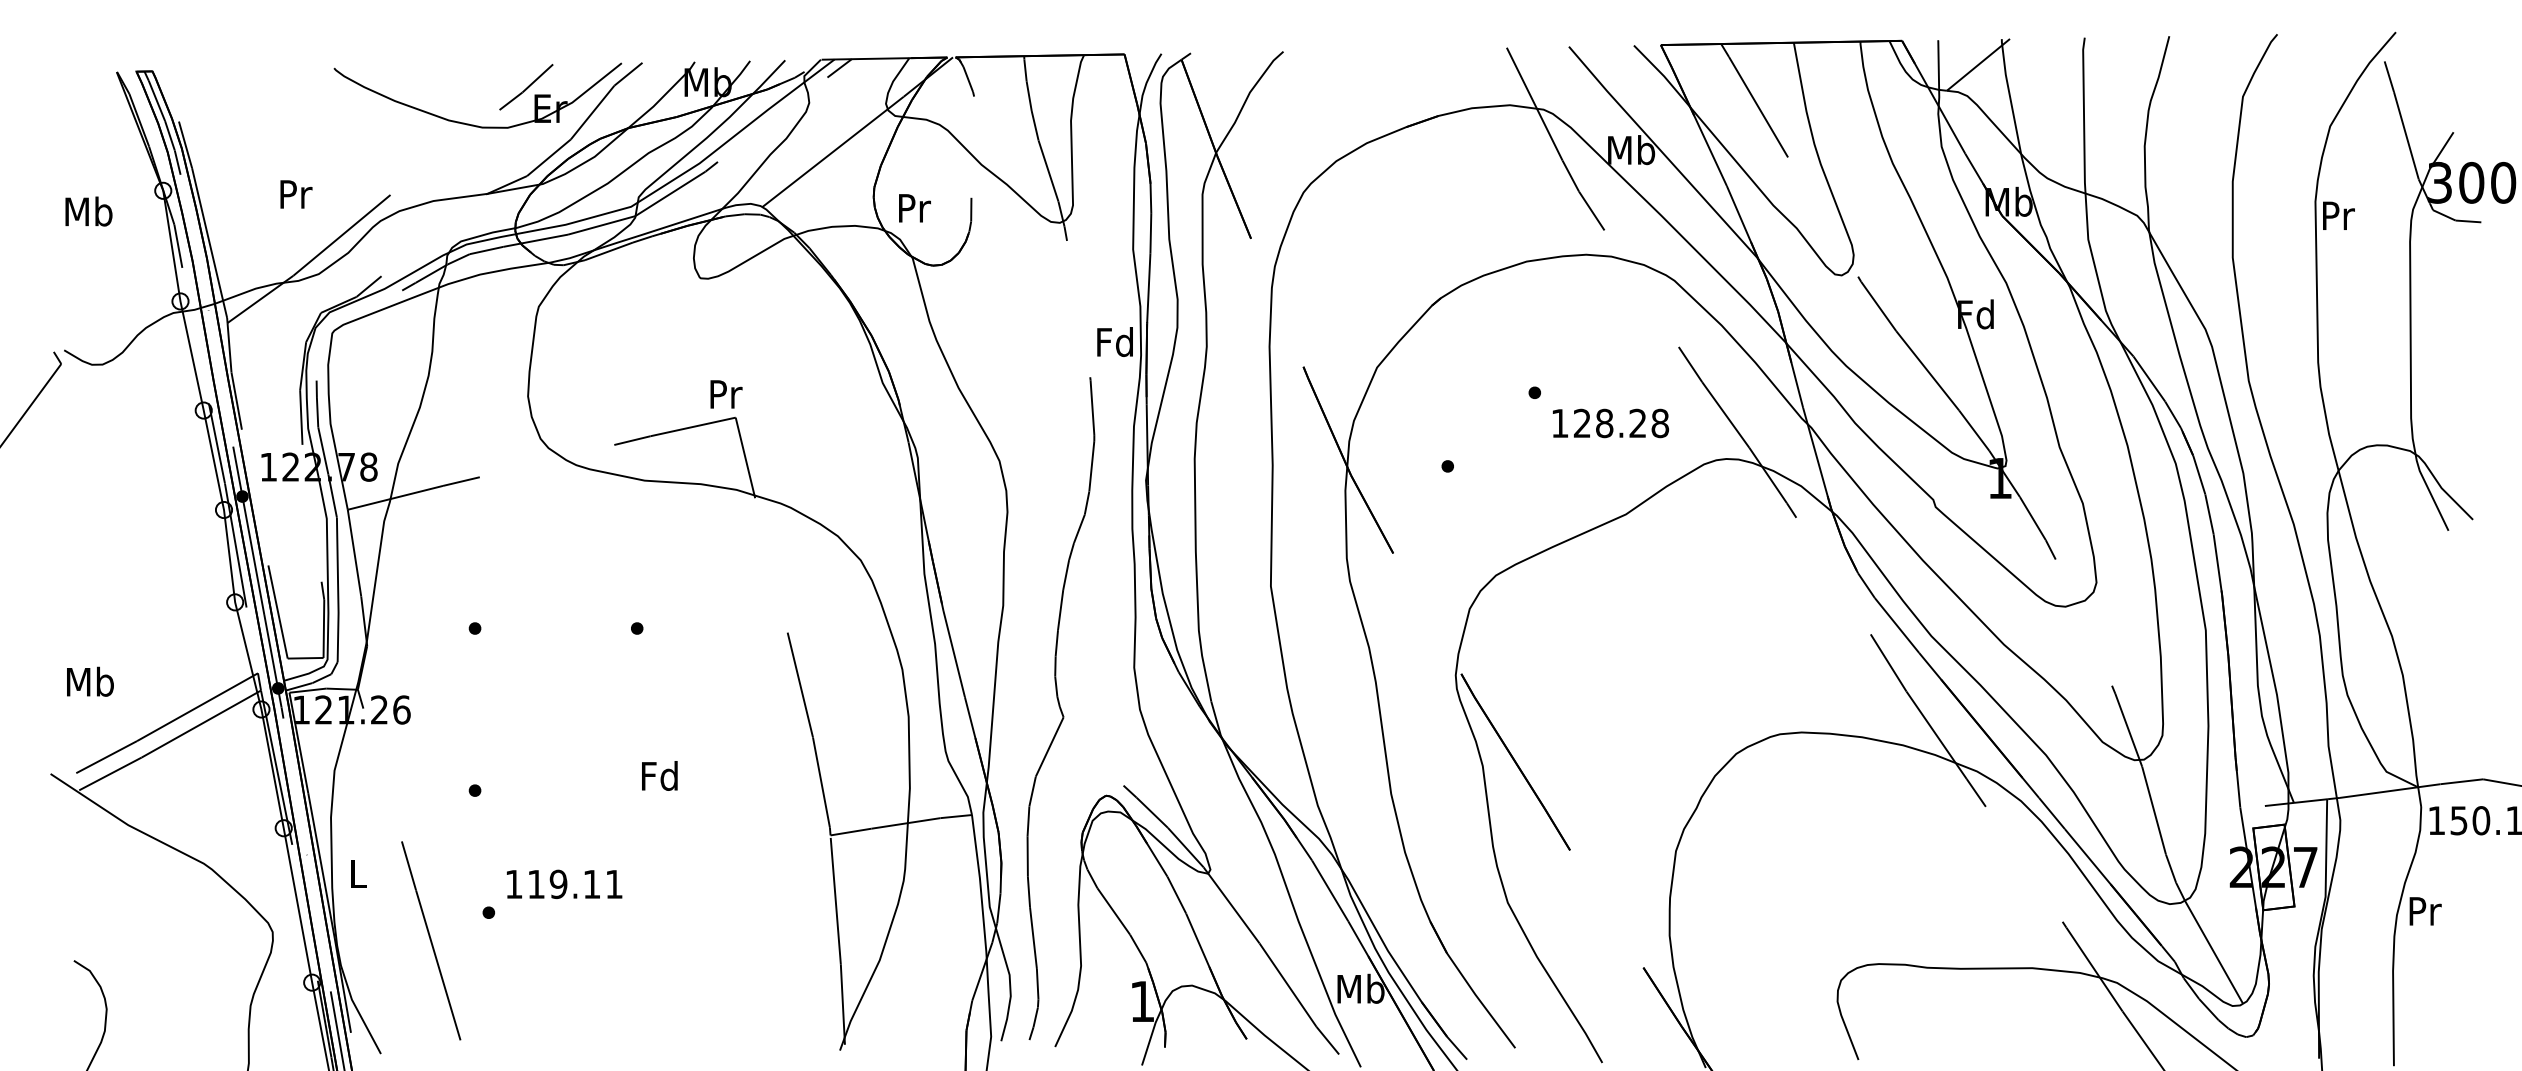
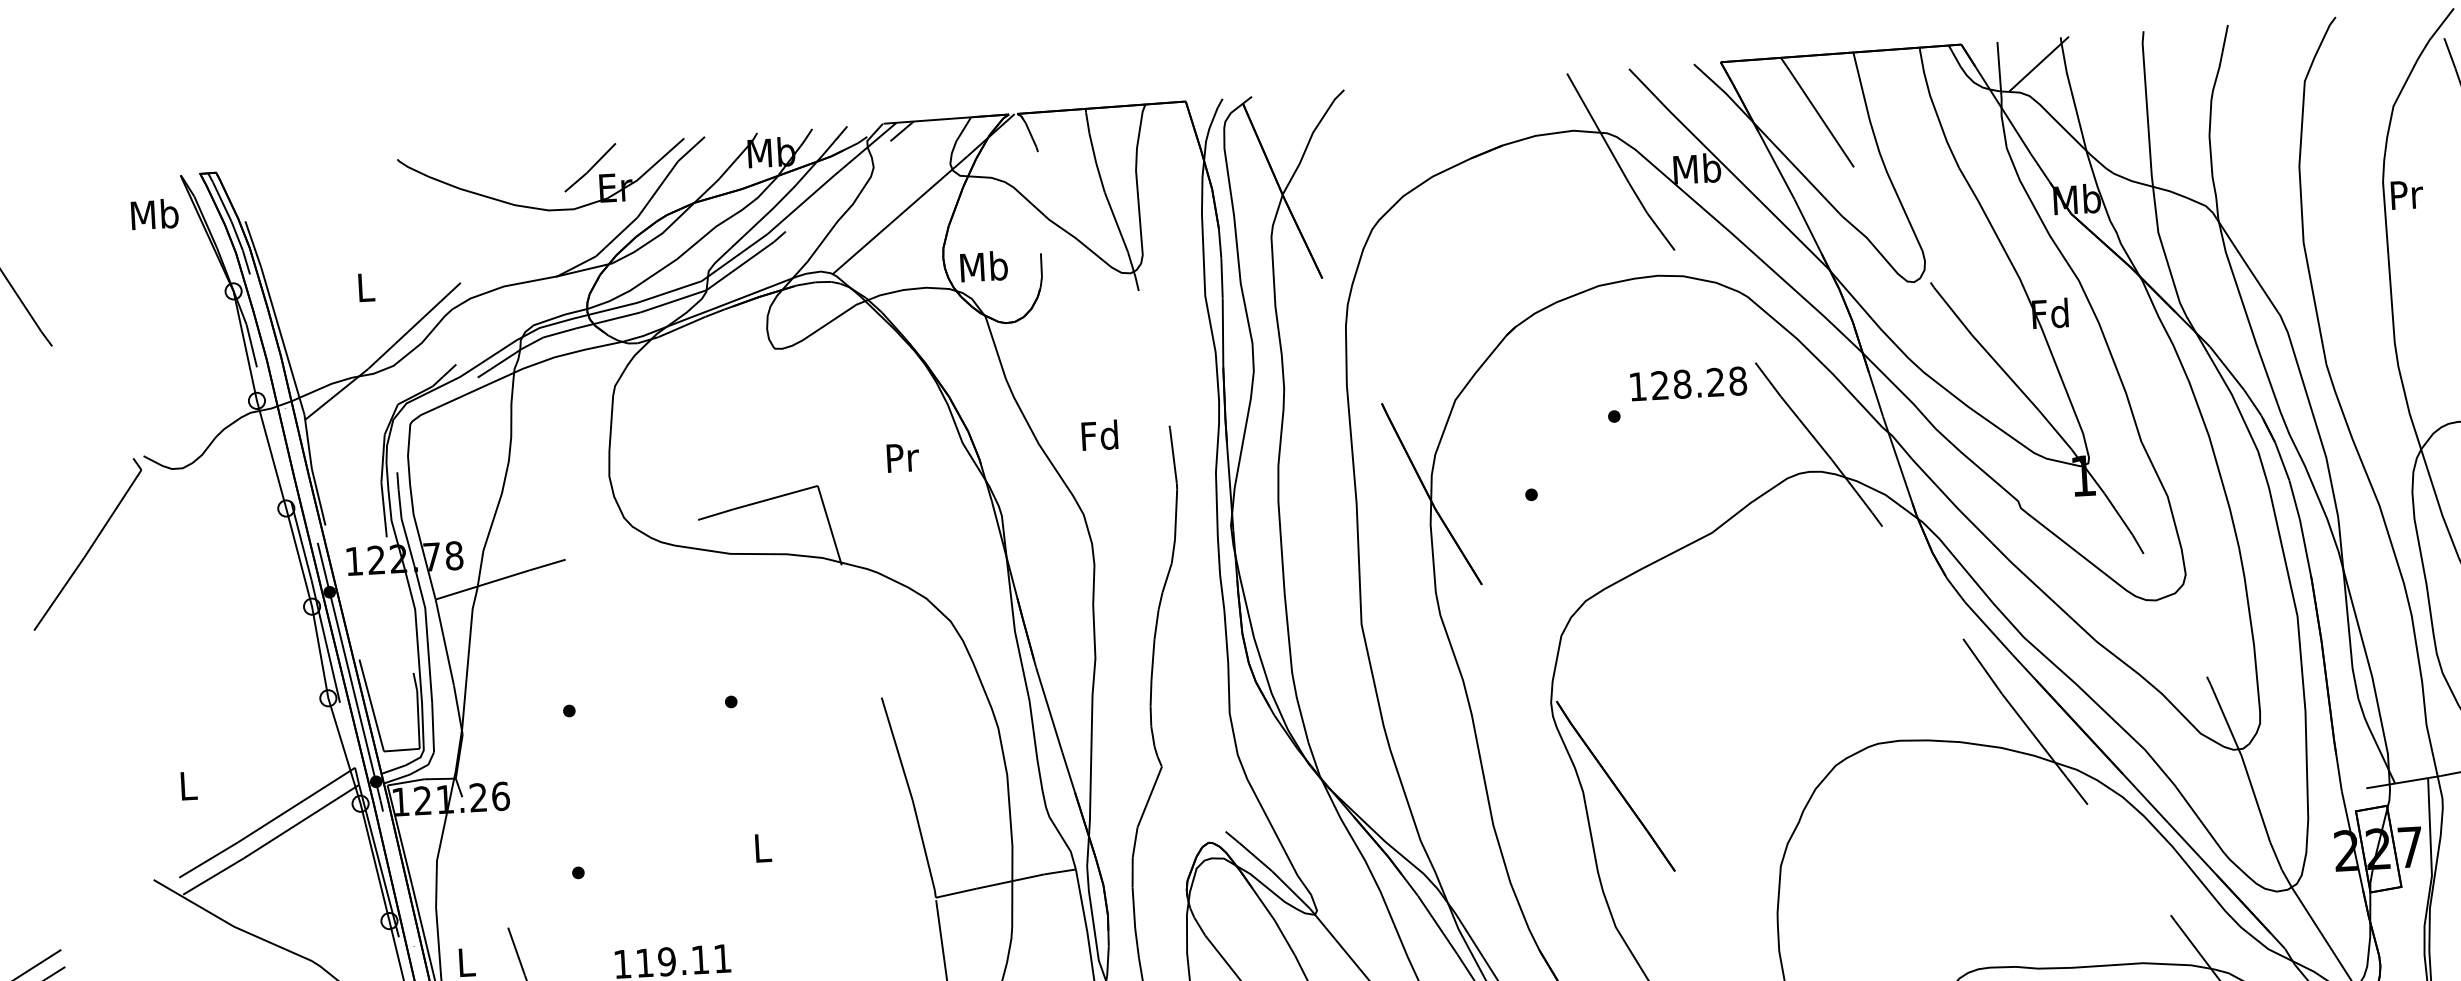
text: (296, 194) -> (366, 287), Pr -> L
text: (913, 207) -> (983, 266), Pr -> Mb
text: (88, 211) -> (154, 214), moved
text: (1114, 341) -> (1099, 434), moved
text: (726, 394) -> (903, 457), moved
text: (1611, 423) -> (1689, 383), moved
text: (90, 681) -> (188, 785), Mb -> L
text: (659, 775) -> (761, 847), Fd -> L

